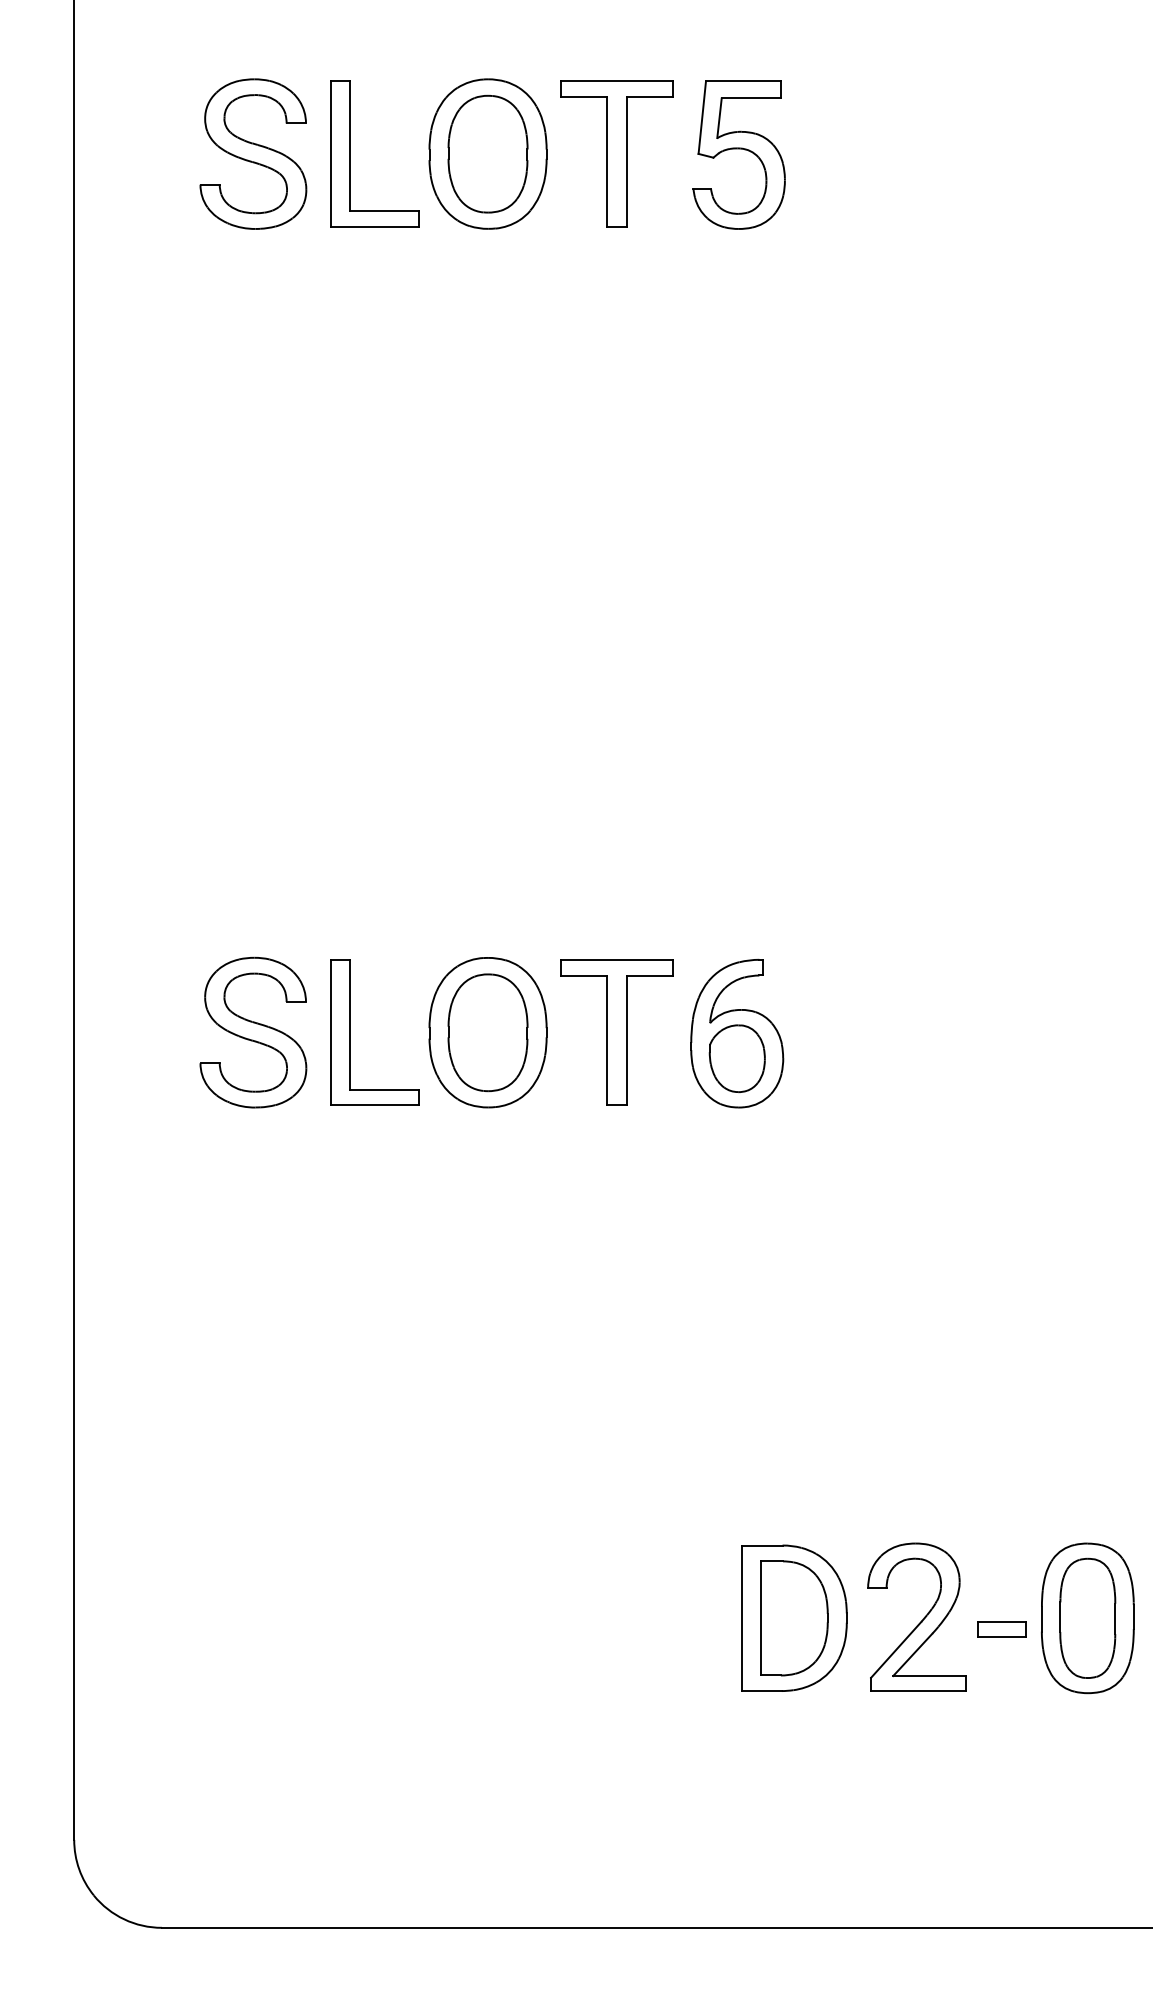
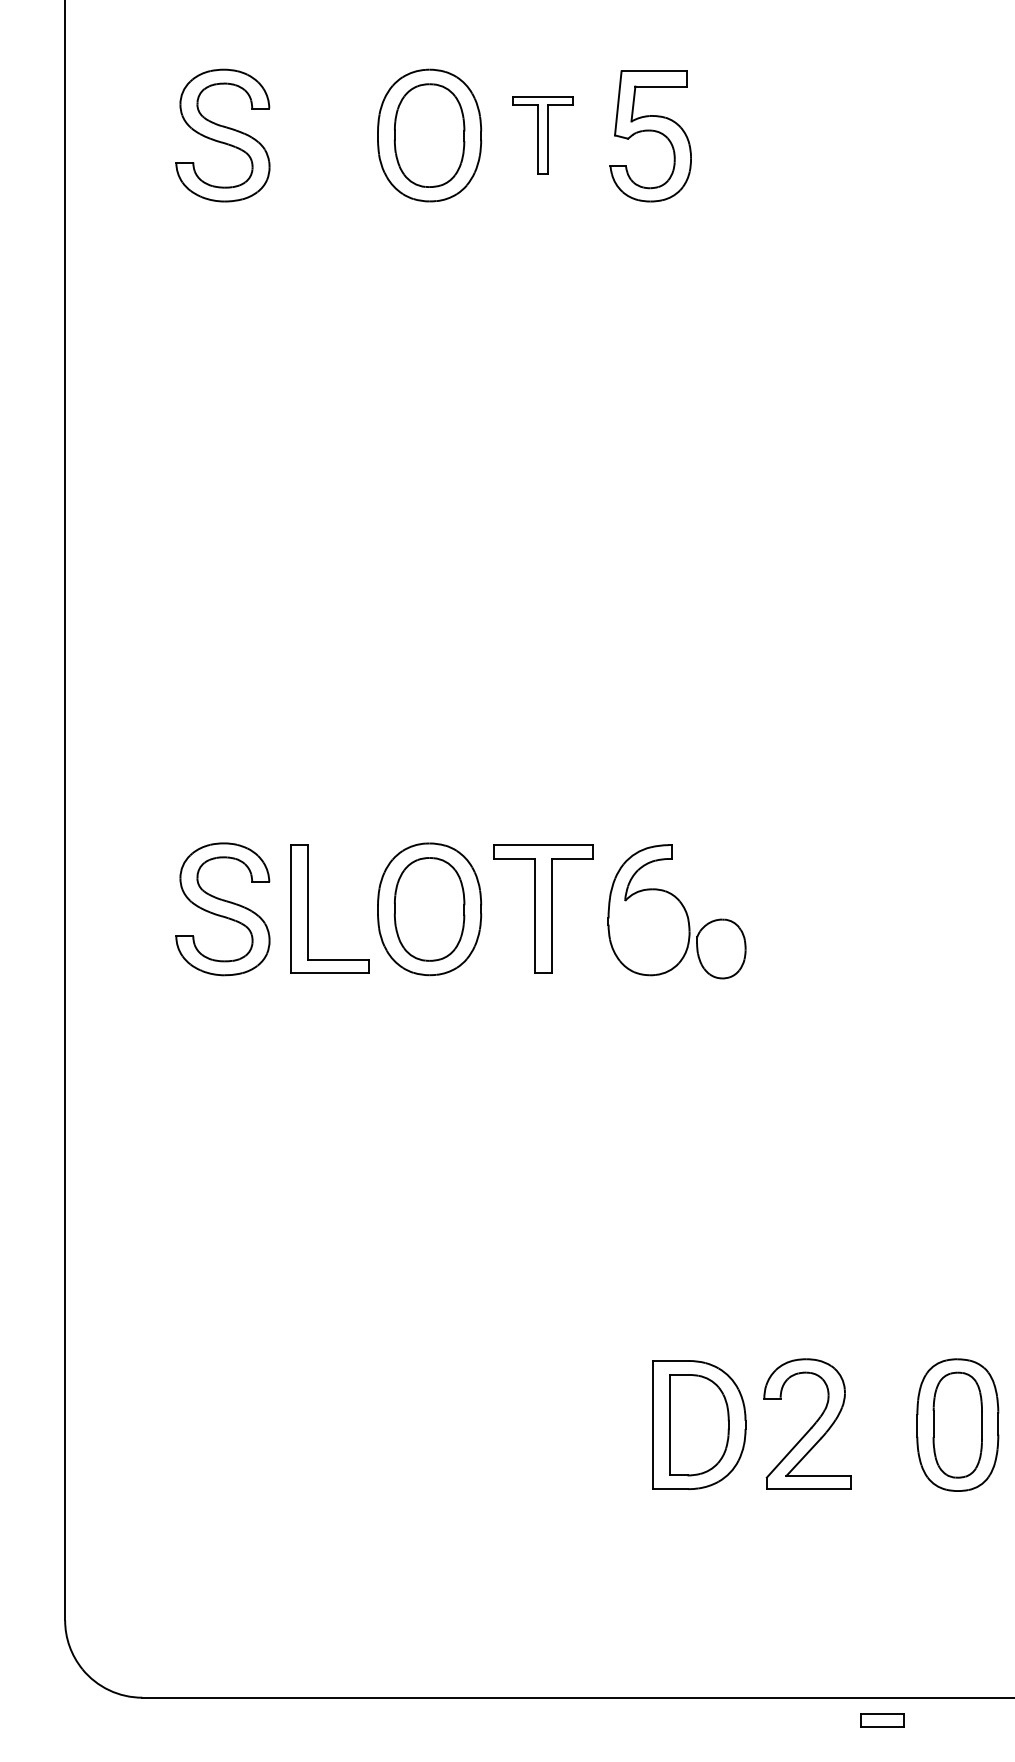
part: (350, 153) -> (308, 135), removed
part: (616, 153) -> (542, 135), size x0.6
part: (736, 1058) -> (720, 948), moved
part: (1001, 1629) -> (881, 1720), moved

